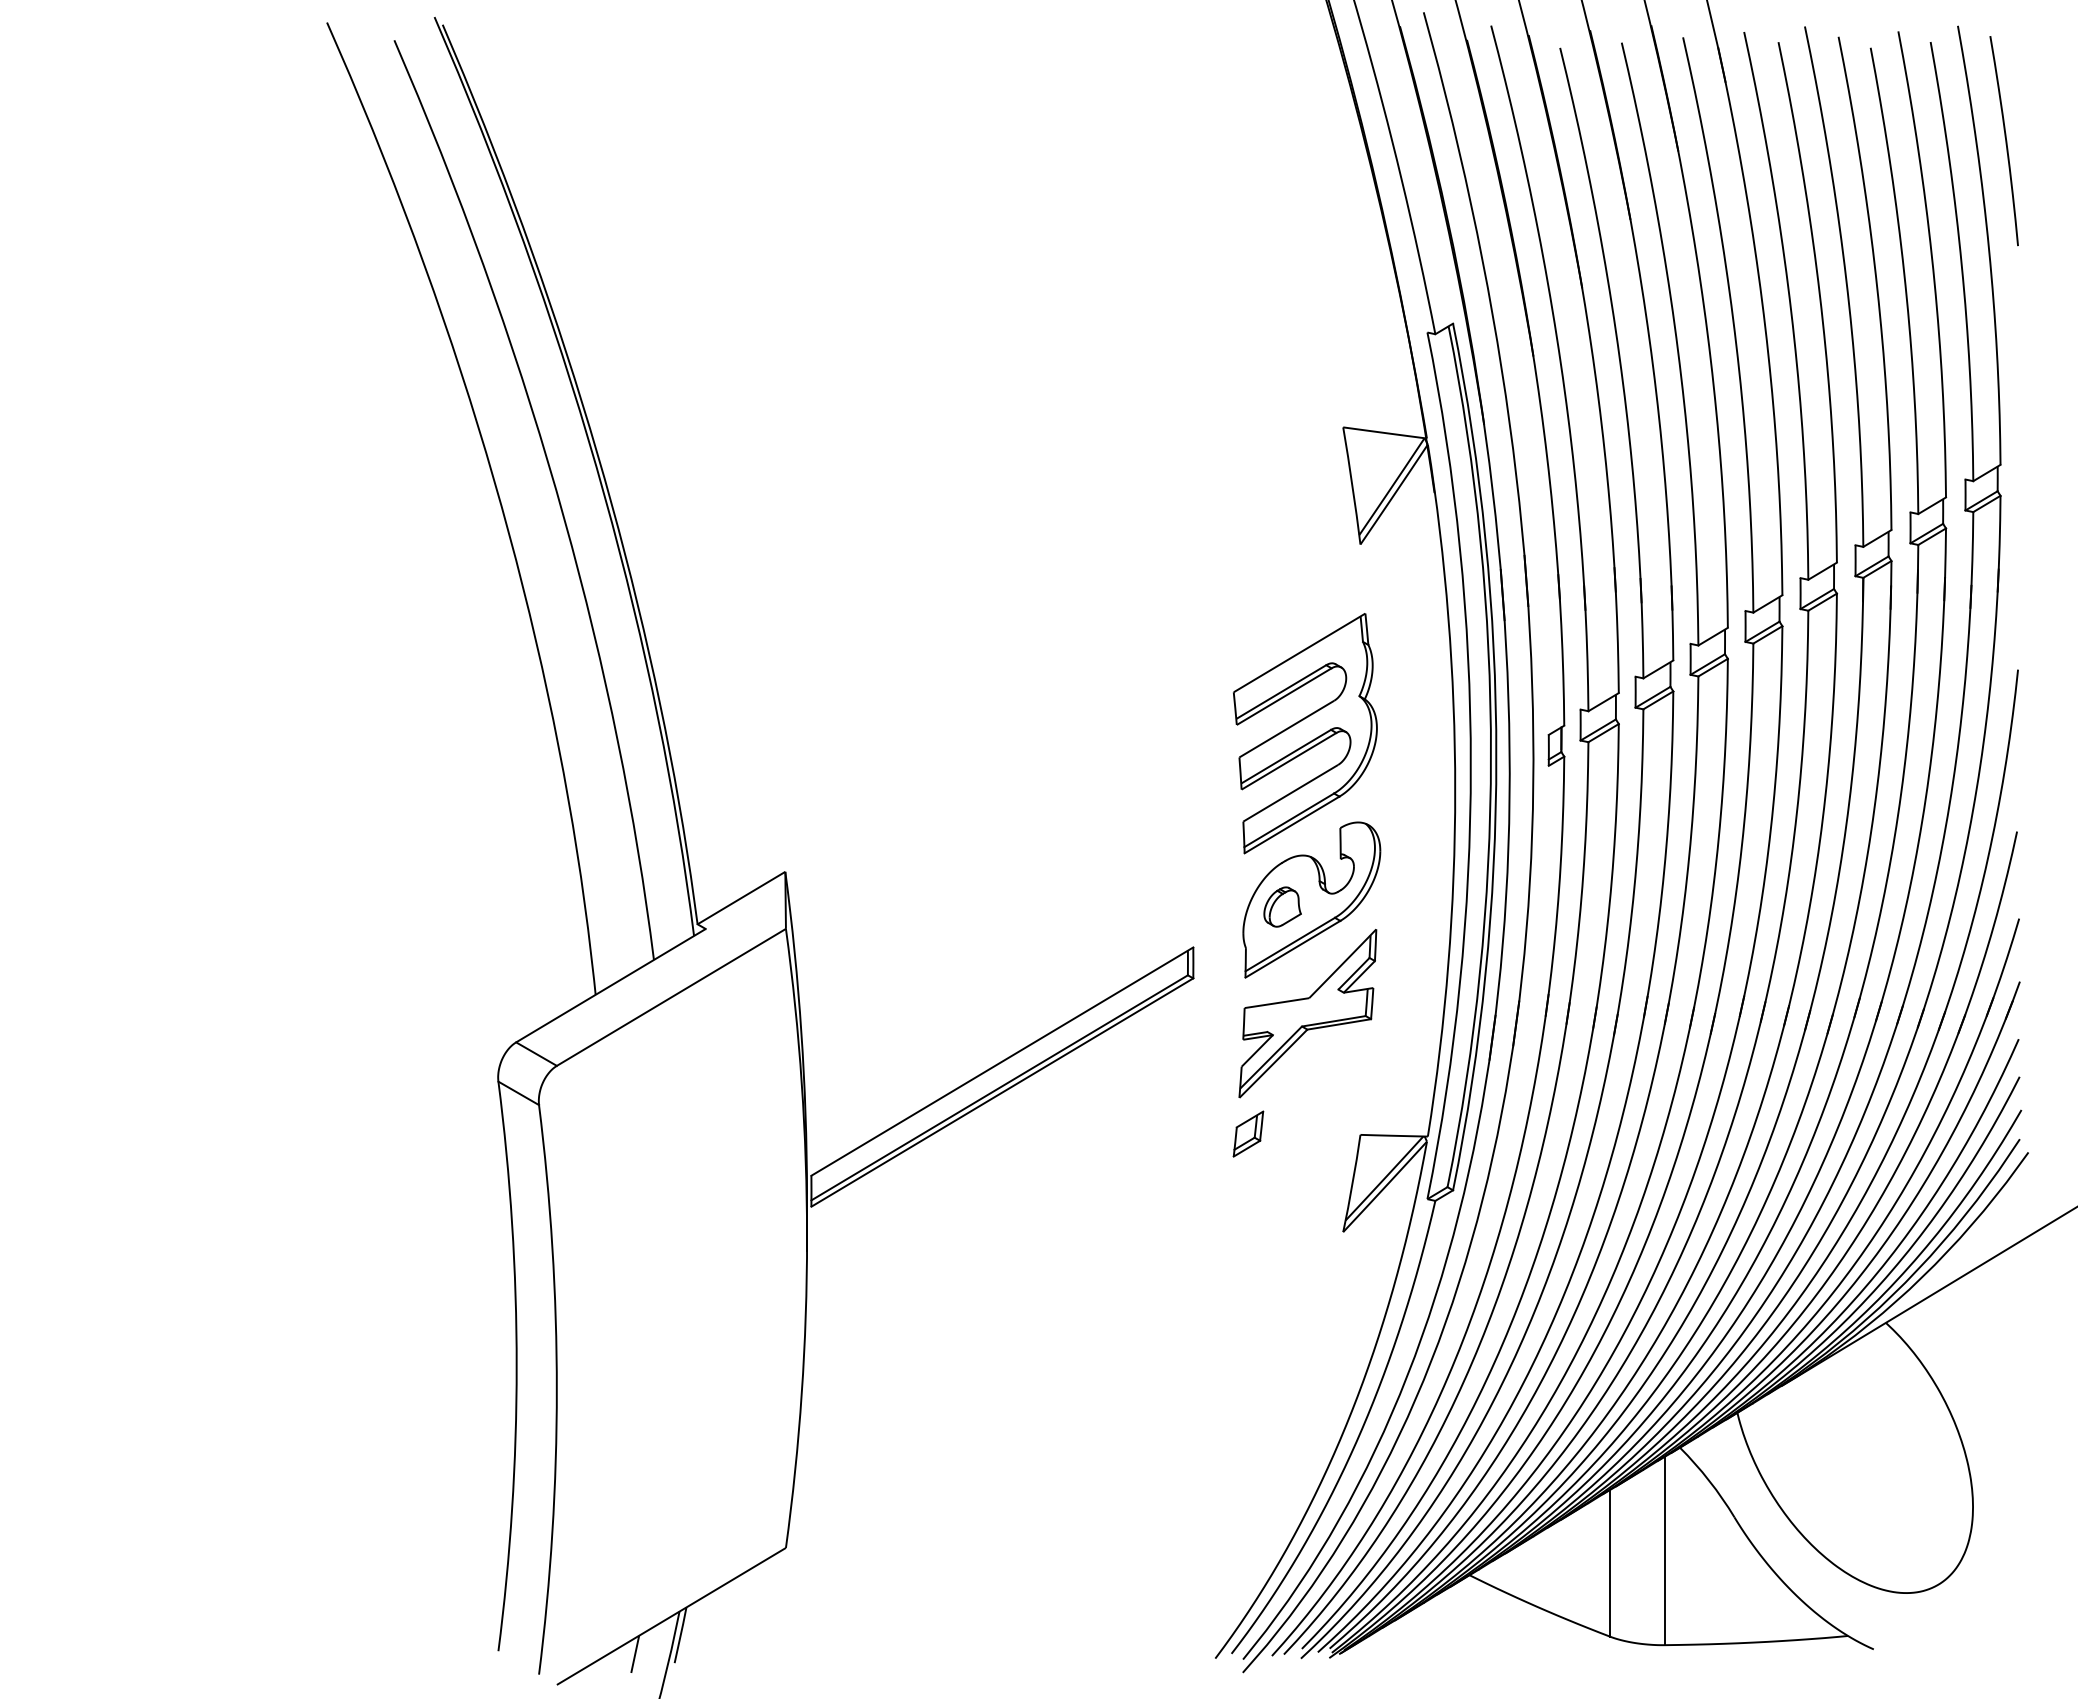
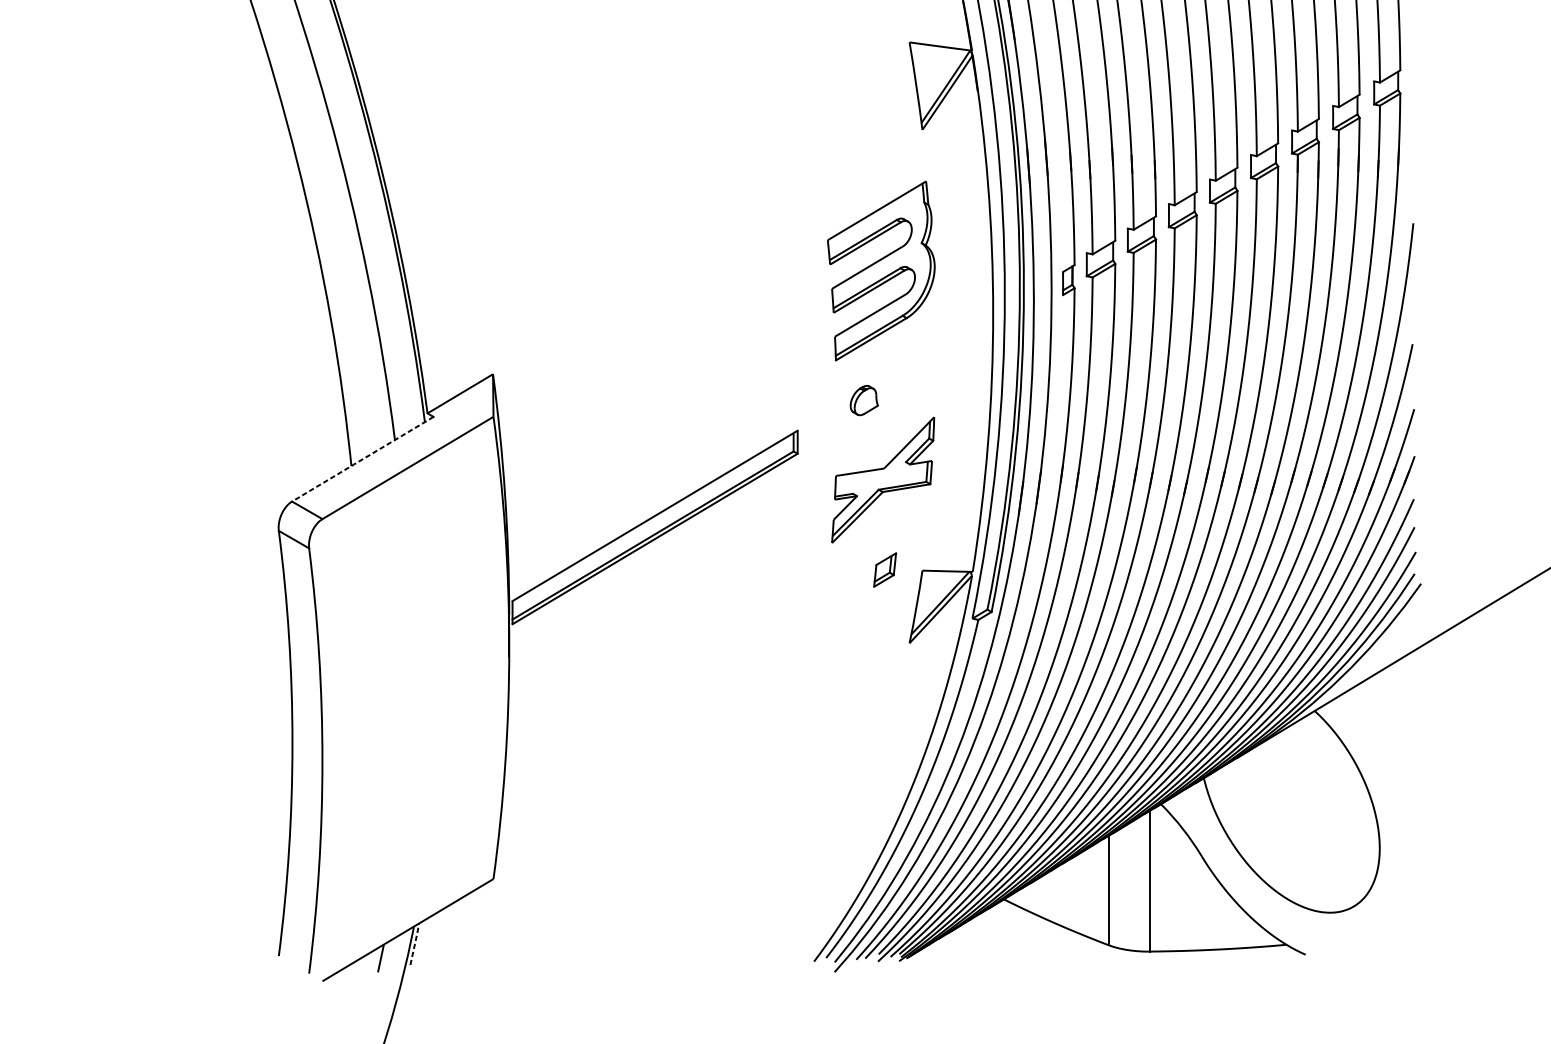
part: (1311, 899) -> (885, 394), removed
line: (609, 986) -> (361, 459), solid -> dashed
part: (1248, 1133) -> (885, 569), moved
line: (680, 1634) -> (414, 943), solid -> dashed

